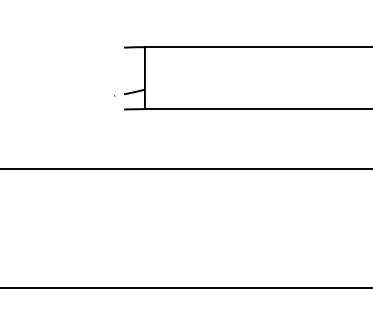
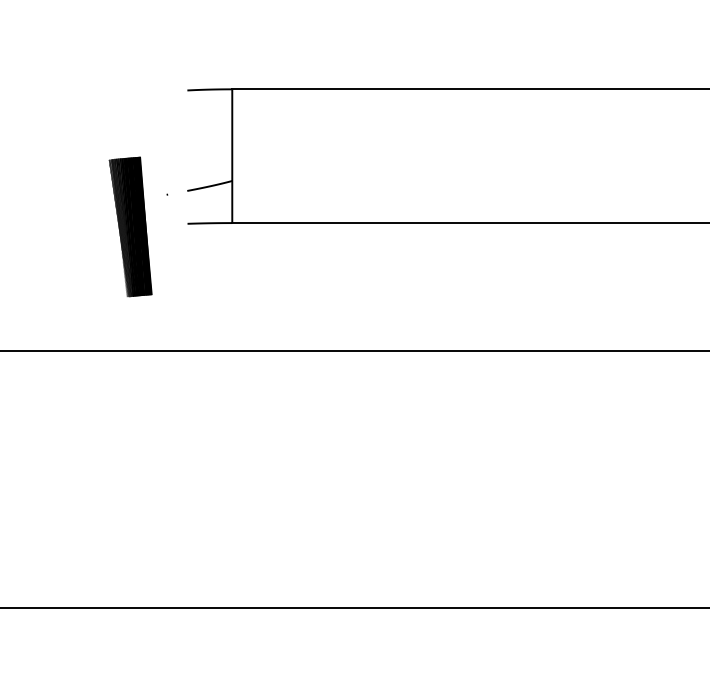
part: (97, 110) -> (129, 225), added

